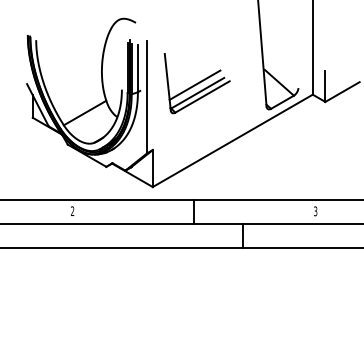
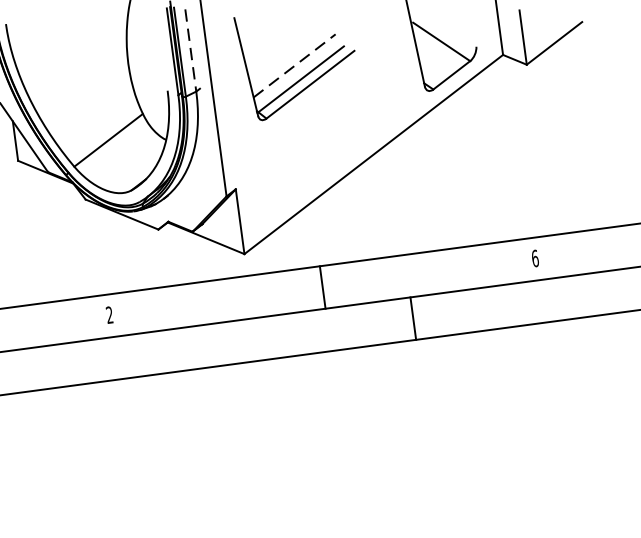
line: (137, 69) -> (190, 51), solid -> dashed
line: (195, 84) -> (295, 64), solid -> dashed
text: (315, 211) -> (535, 258), 3 -> 6

